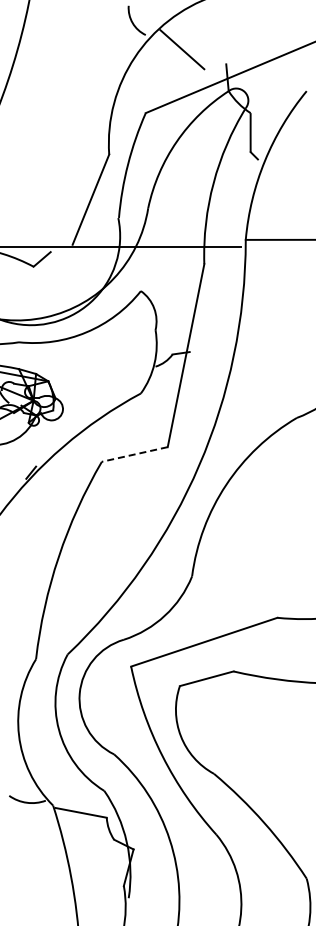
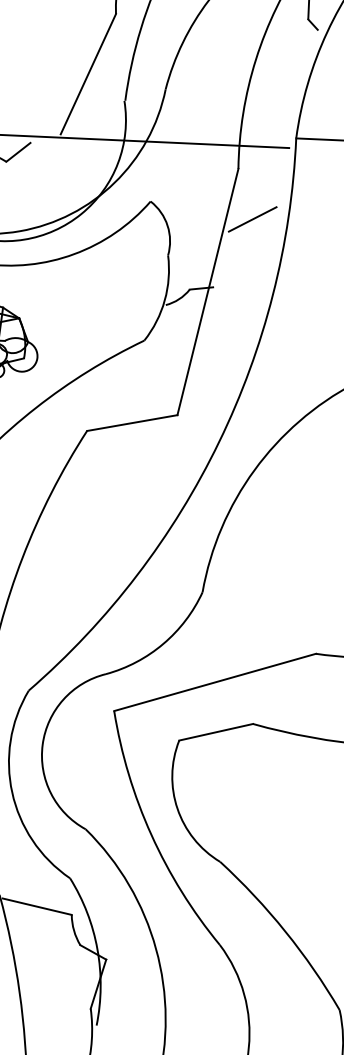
line: (216, 300) -> (252, 218), added
line: (134, 454) -> (131, 423), dashed -> solid

